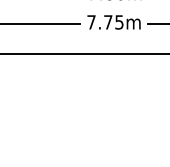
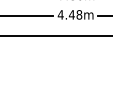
text: (104, 21) -> (69, 14), 7.75m -> 4.48m

